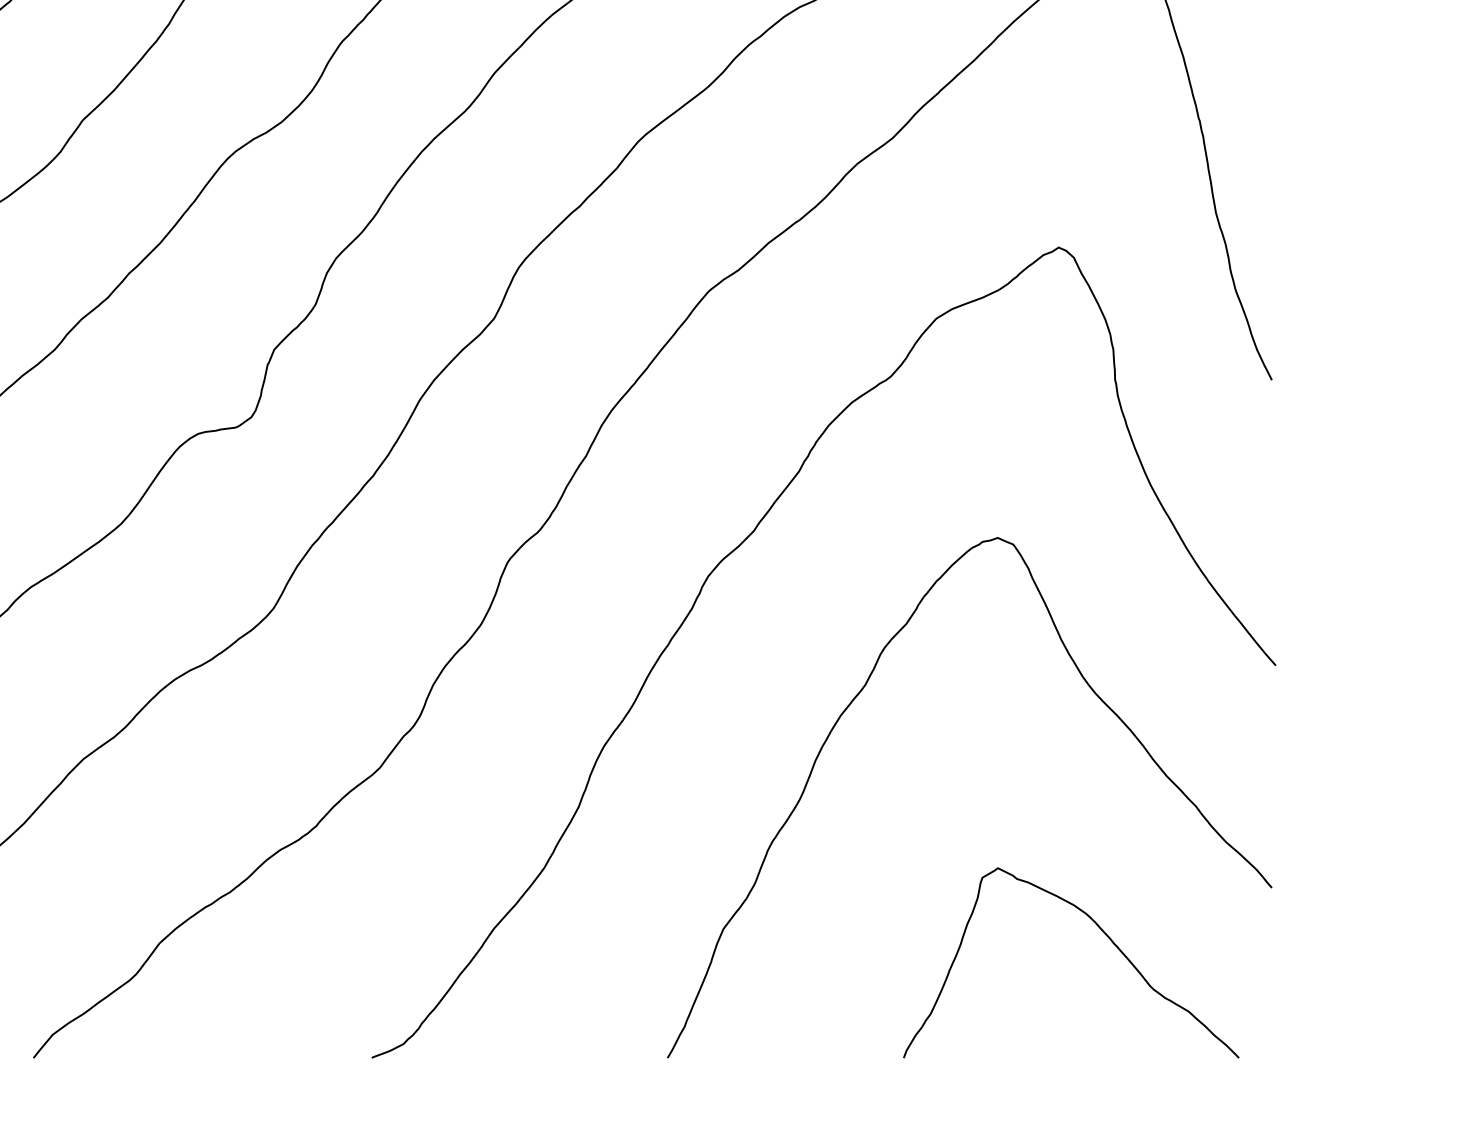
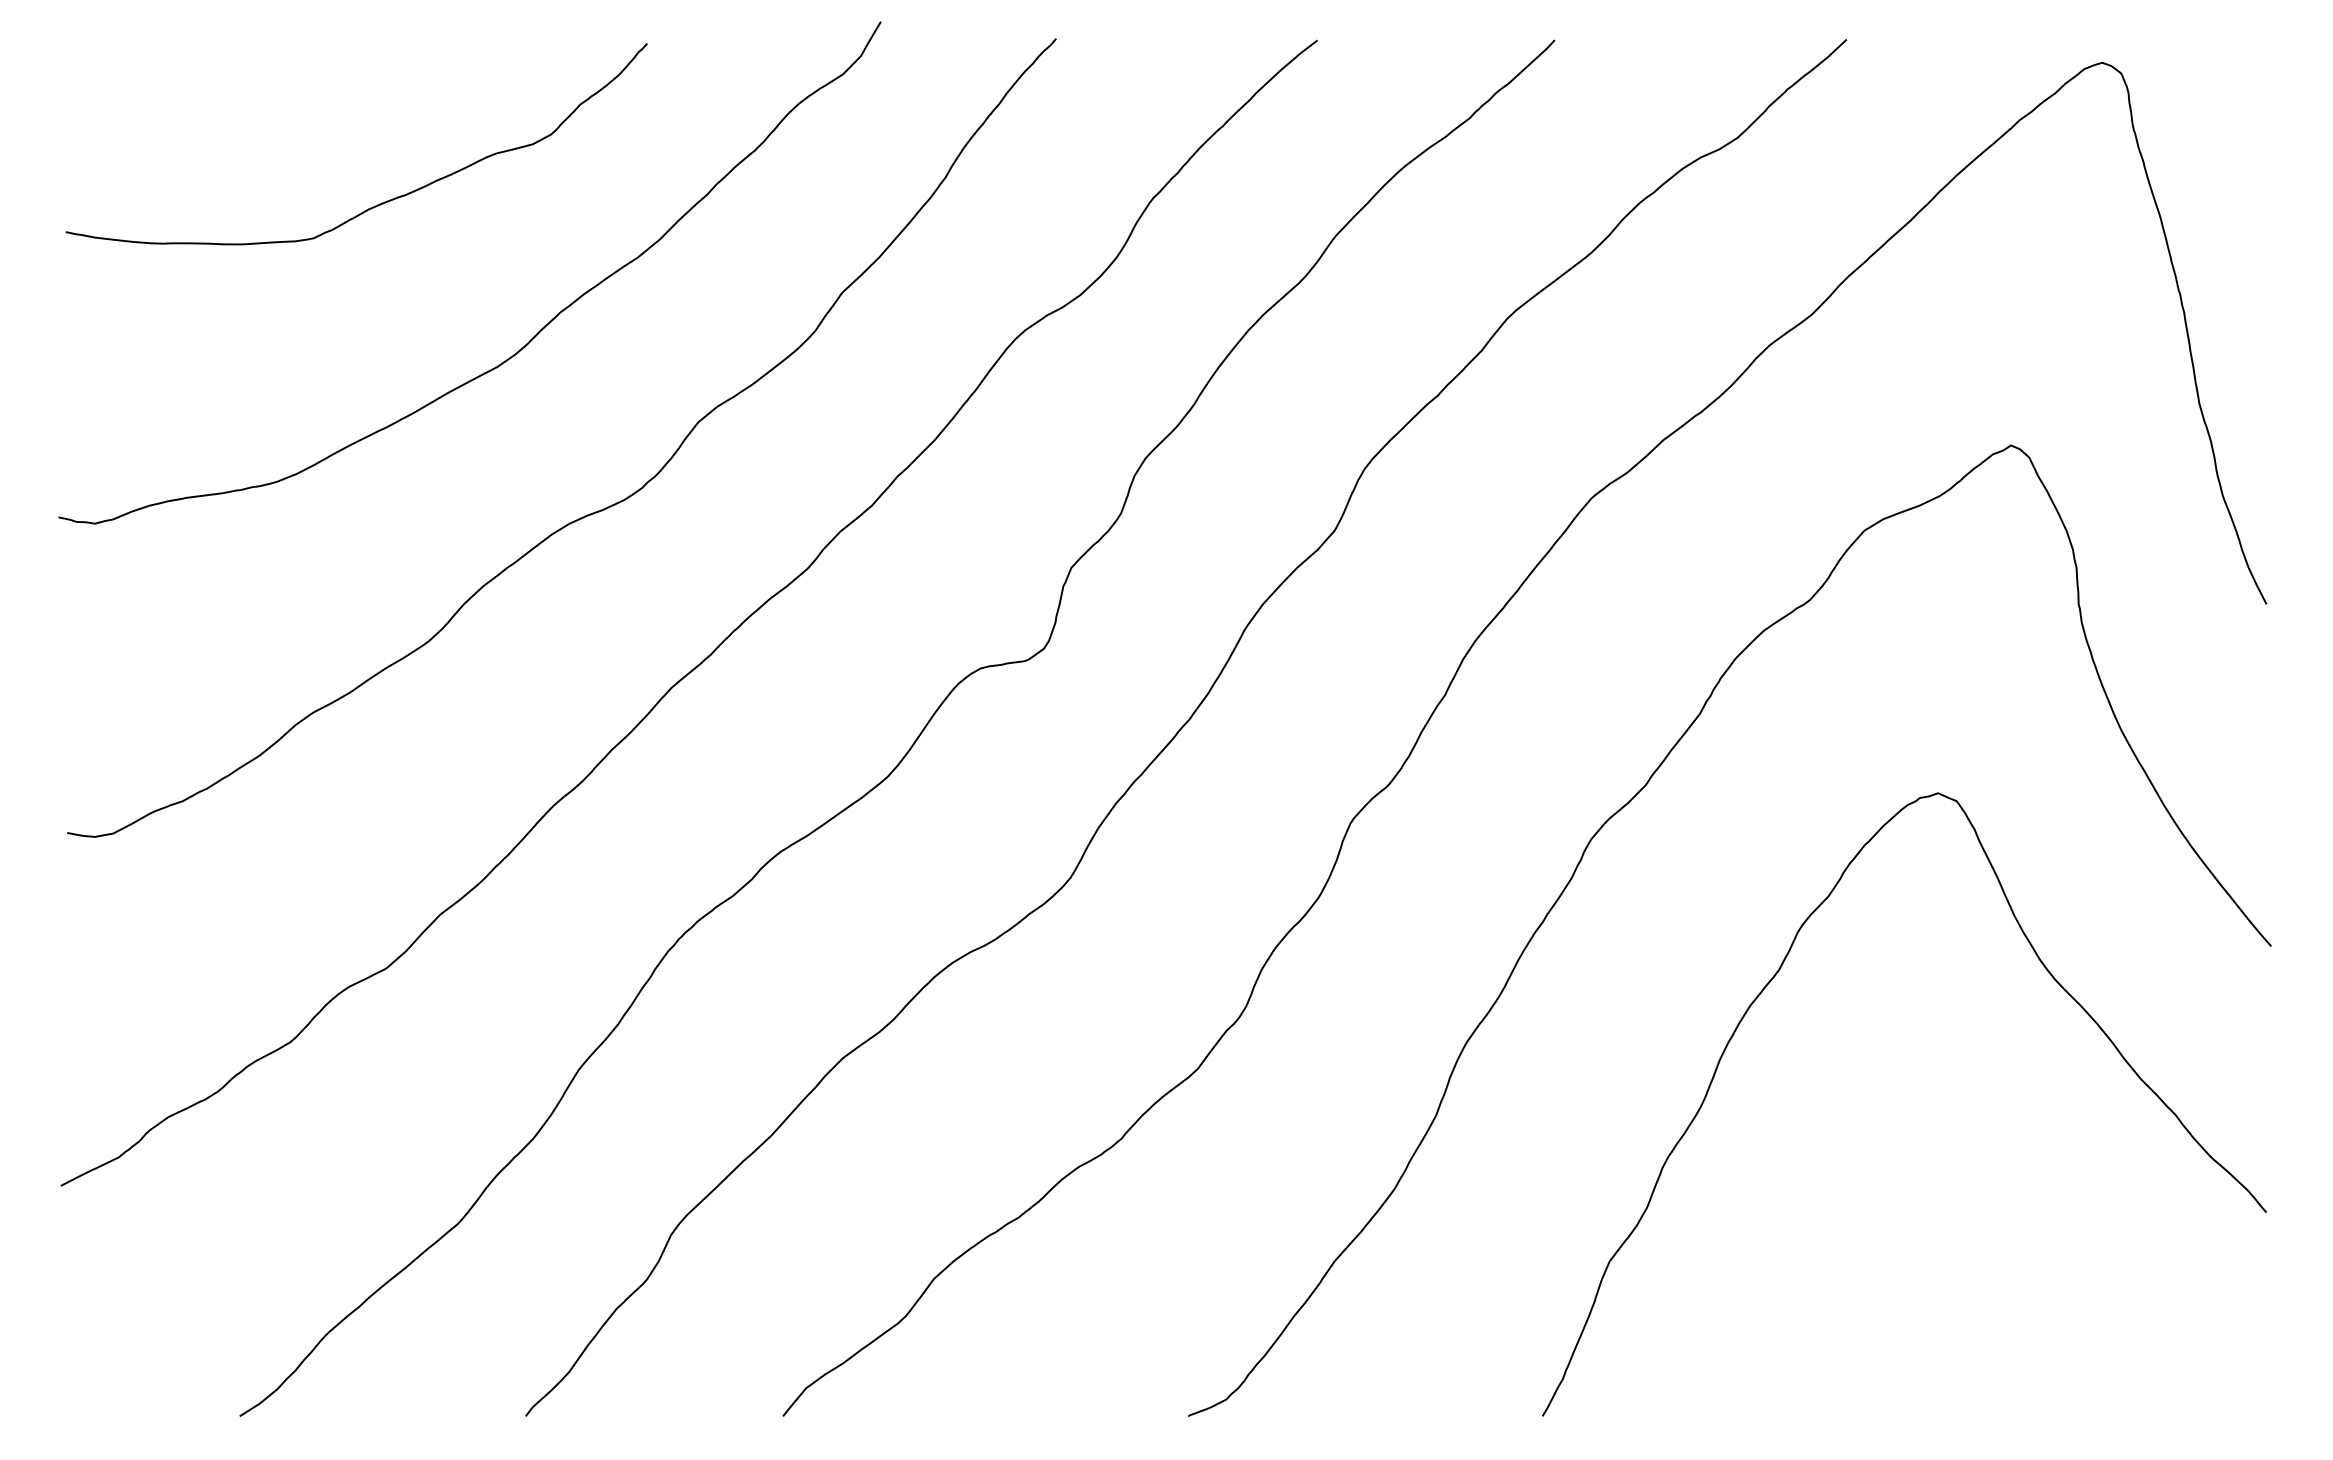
curve: (1104, 933) -> (2065, 1267), removed

